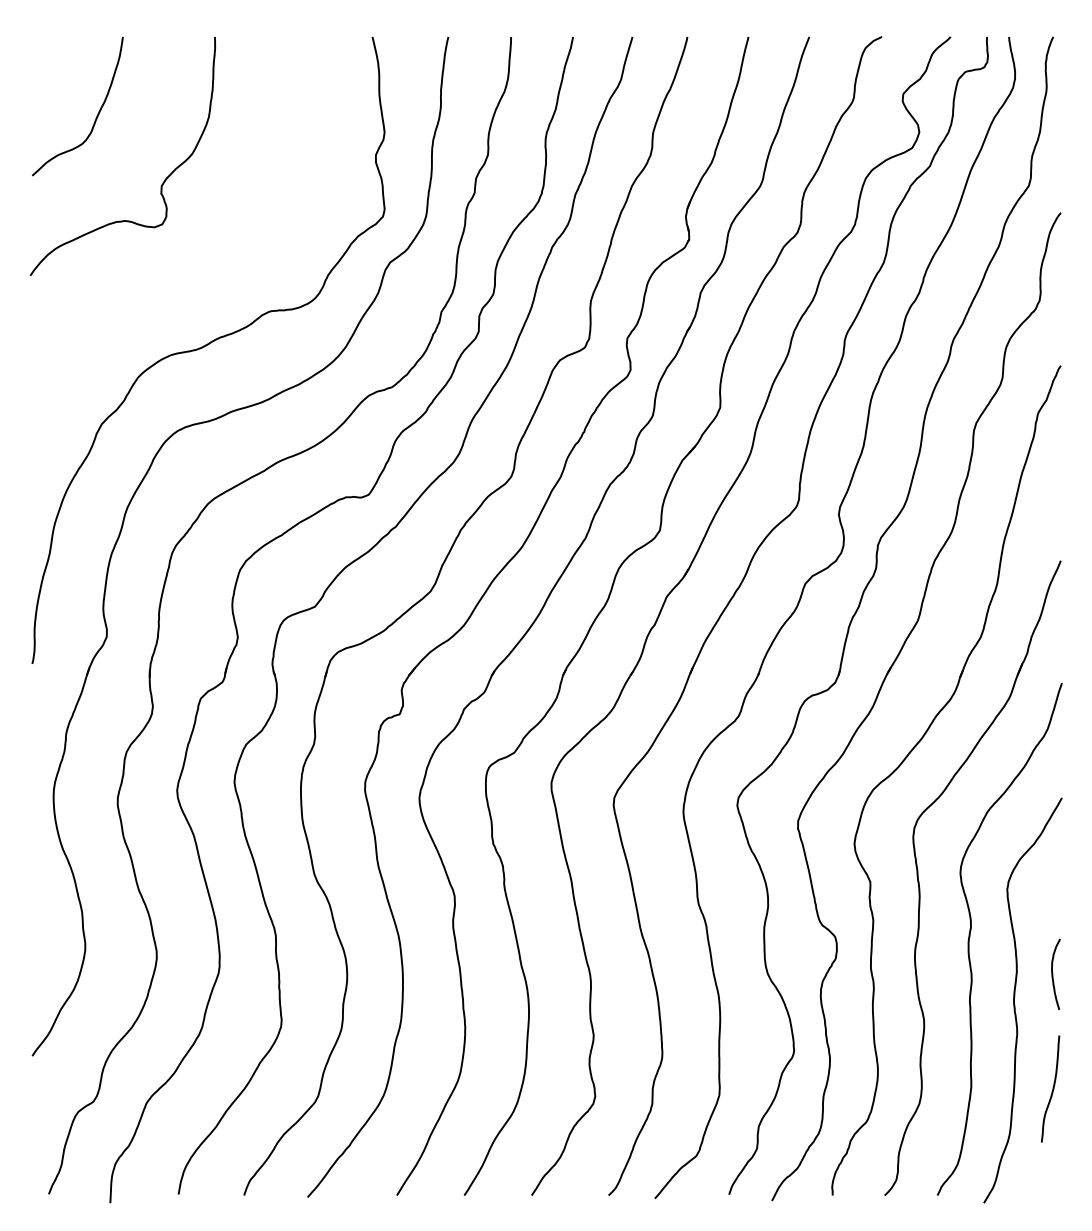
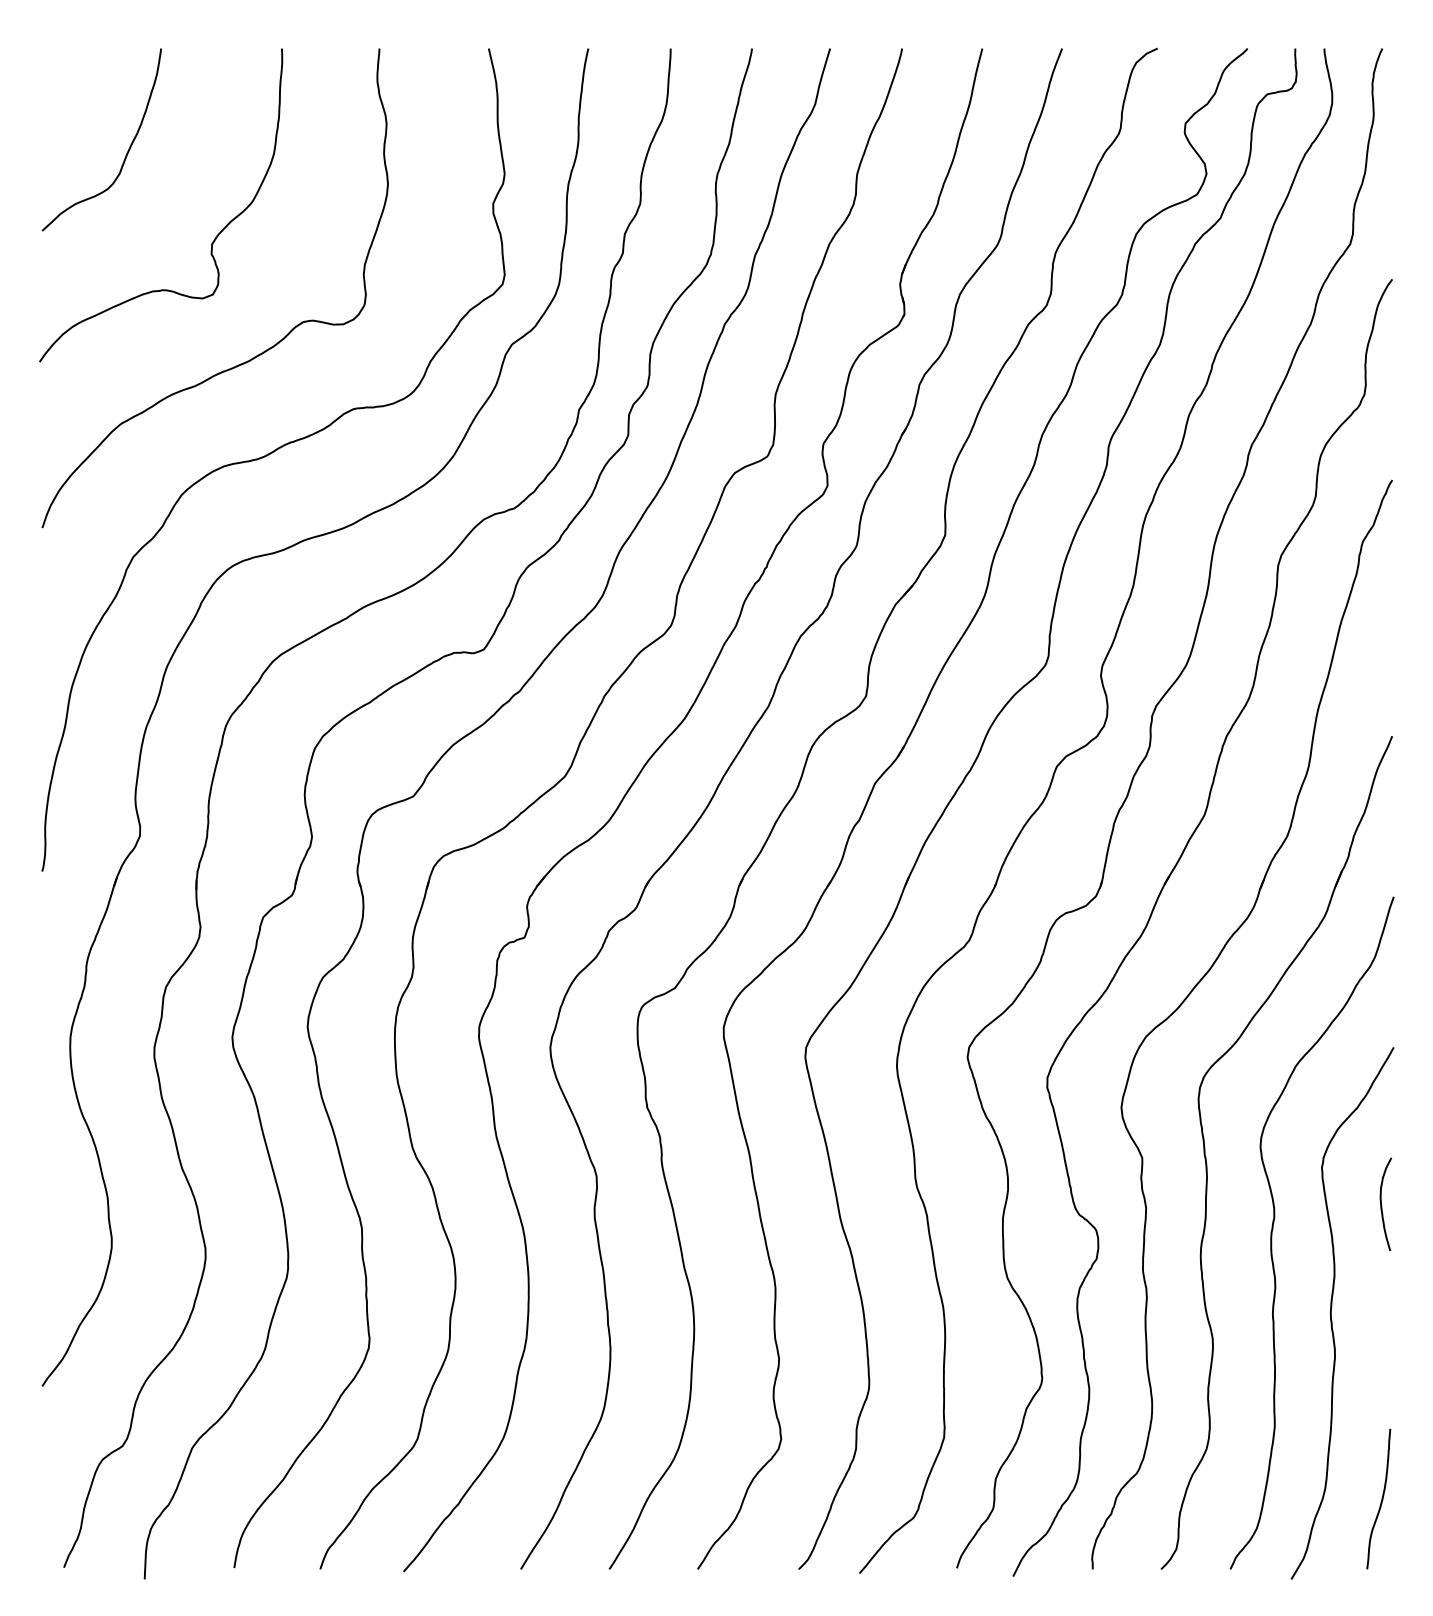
curve: (193, 271) -> (253, 356), added
curve: (1053, 973) -> (1382, 1203), moved
curve: (1052, 1088) -> (1381, 1498), moved

